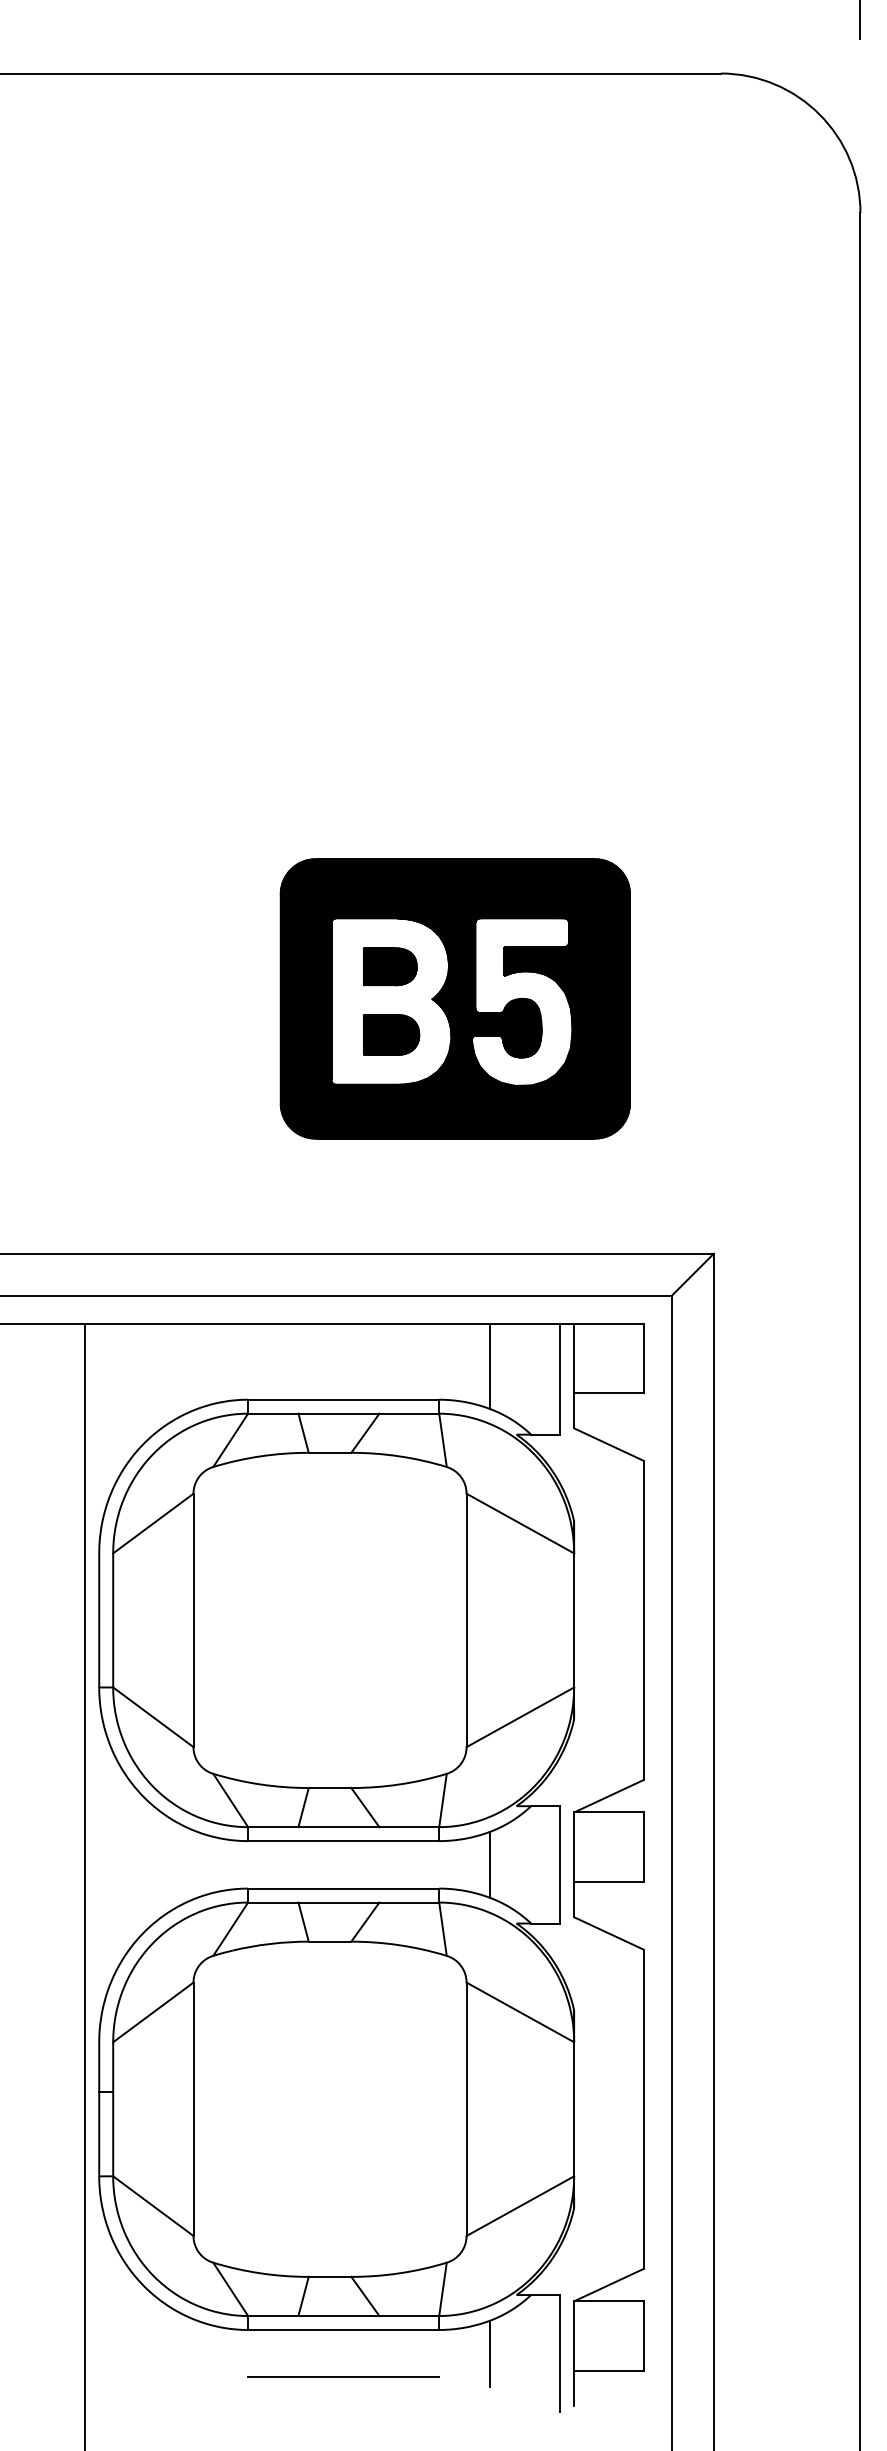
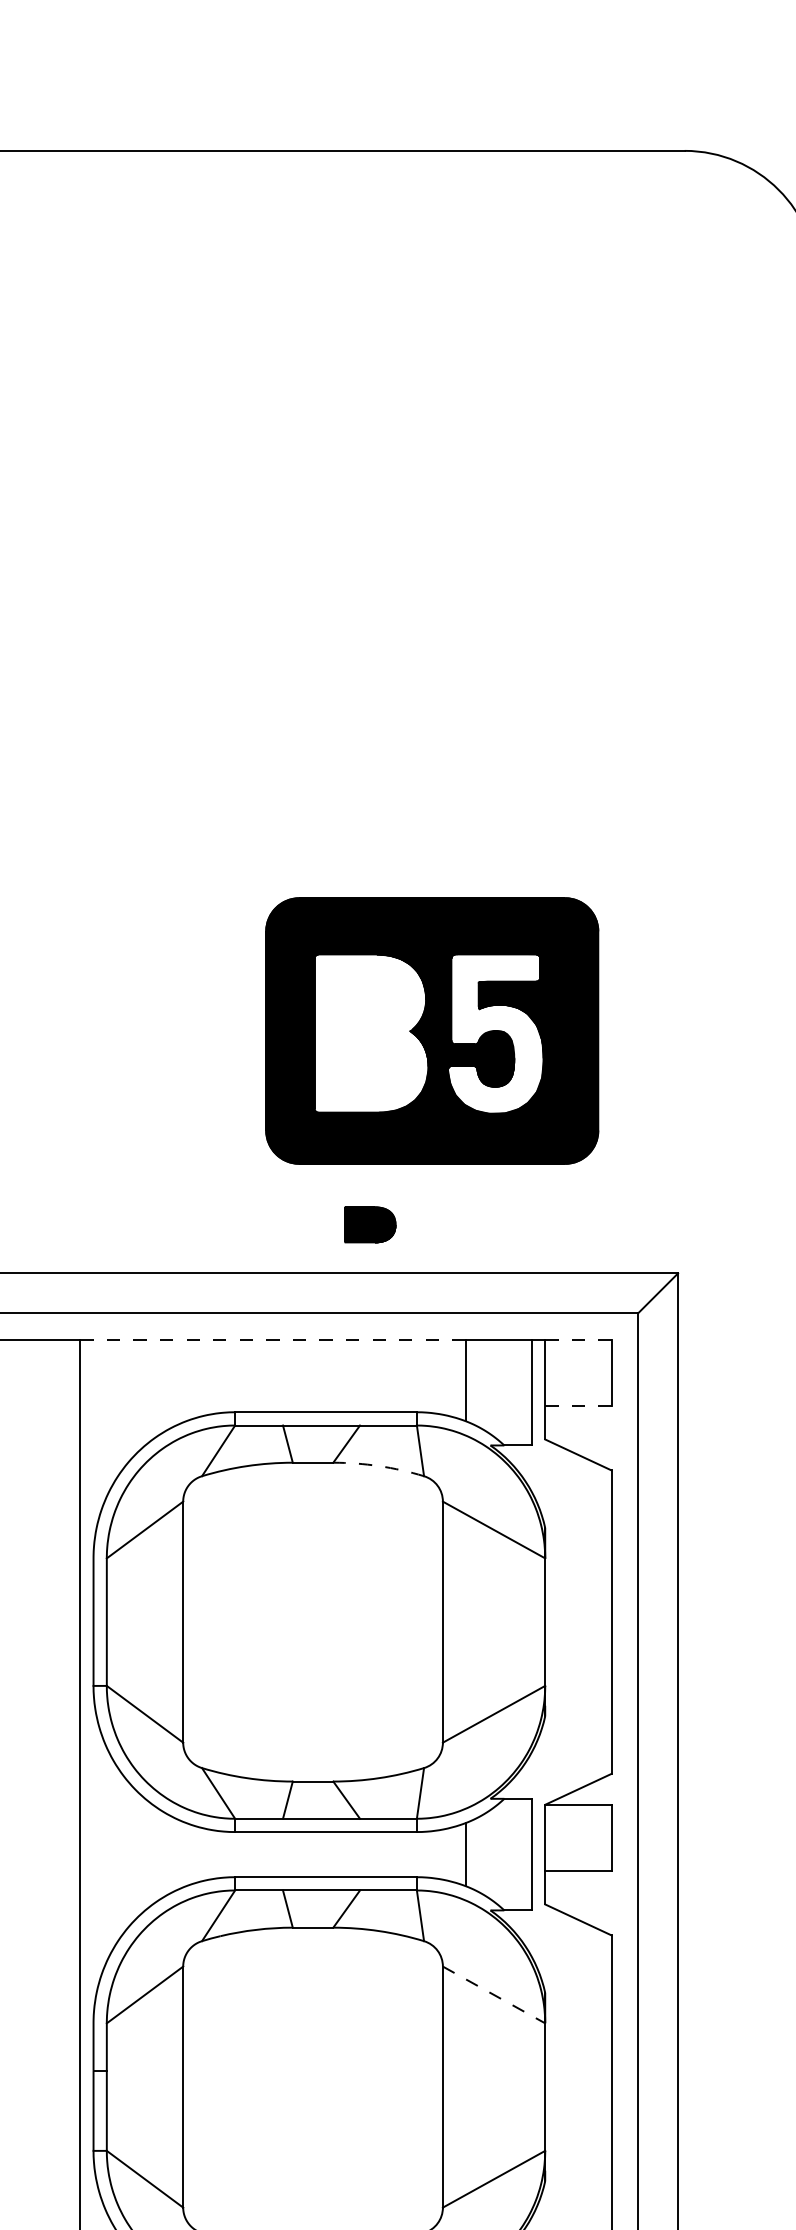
part: (390, 966) -> (370, 1224), moved
part: (391, 1034) -> (371, 1064), removed
line: (287, 1323) -> (272, 1339), solid -> dashed
line: (609, 1323) -> (578, 1339), solid -> dashed
line: (609, 1393) -> (578, 1406), solid -> dashed
arc: (399, 1456) -> (379, 1466), solid -> dashed
line: (520, 2012) -> (494, 1995), solid -> dashed

